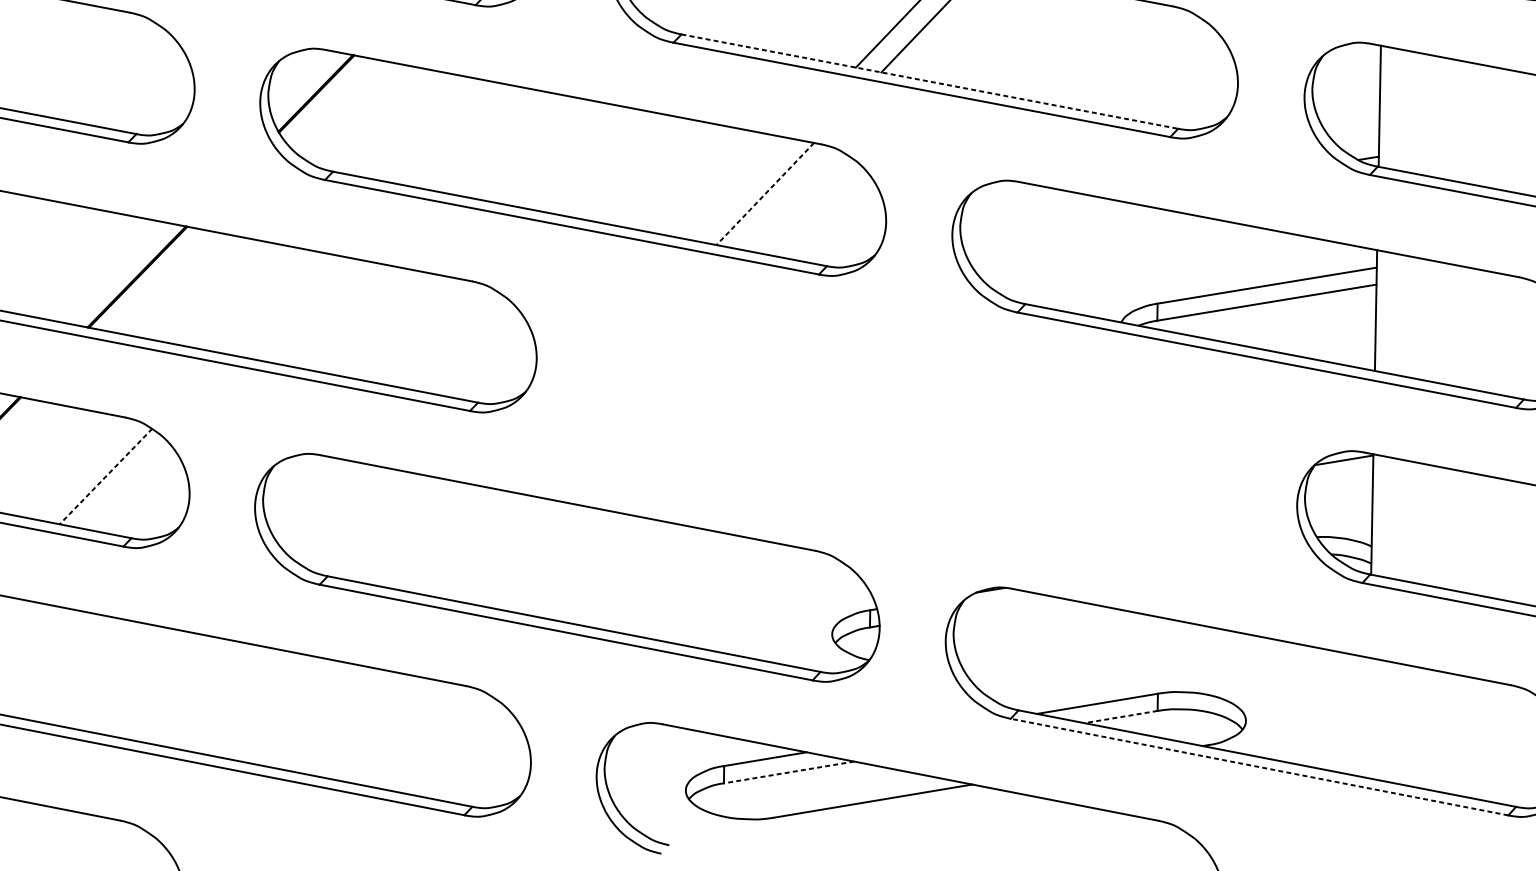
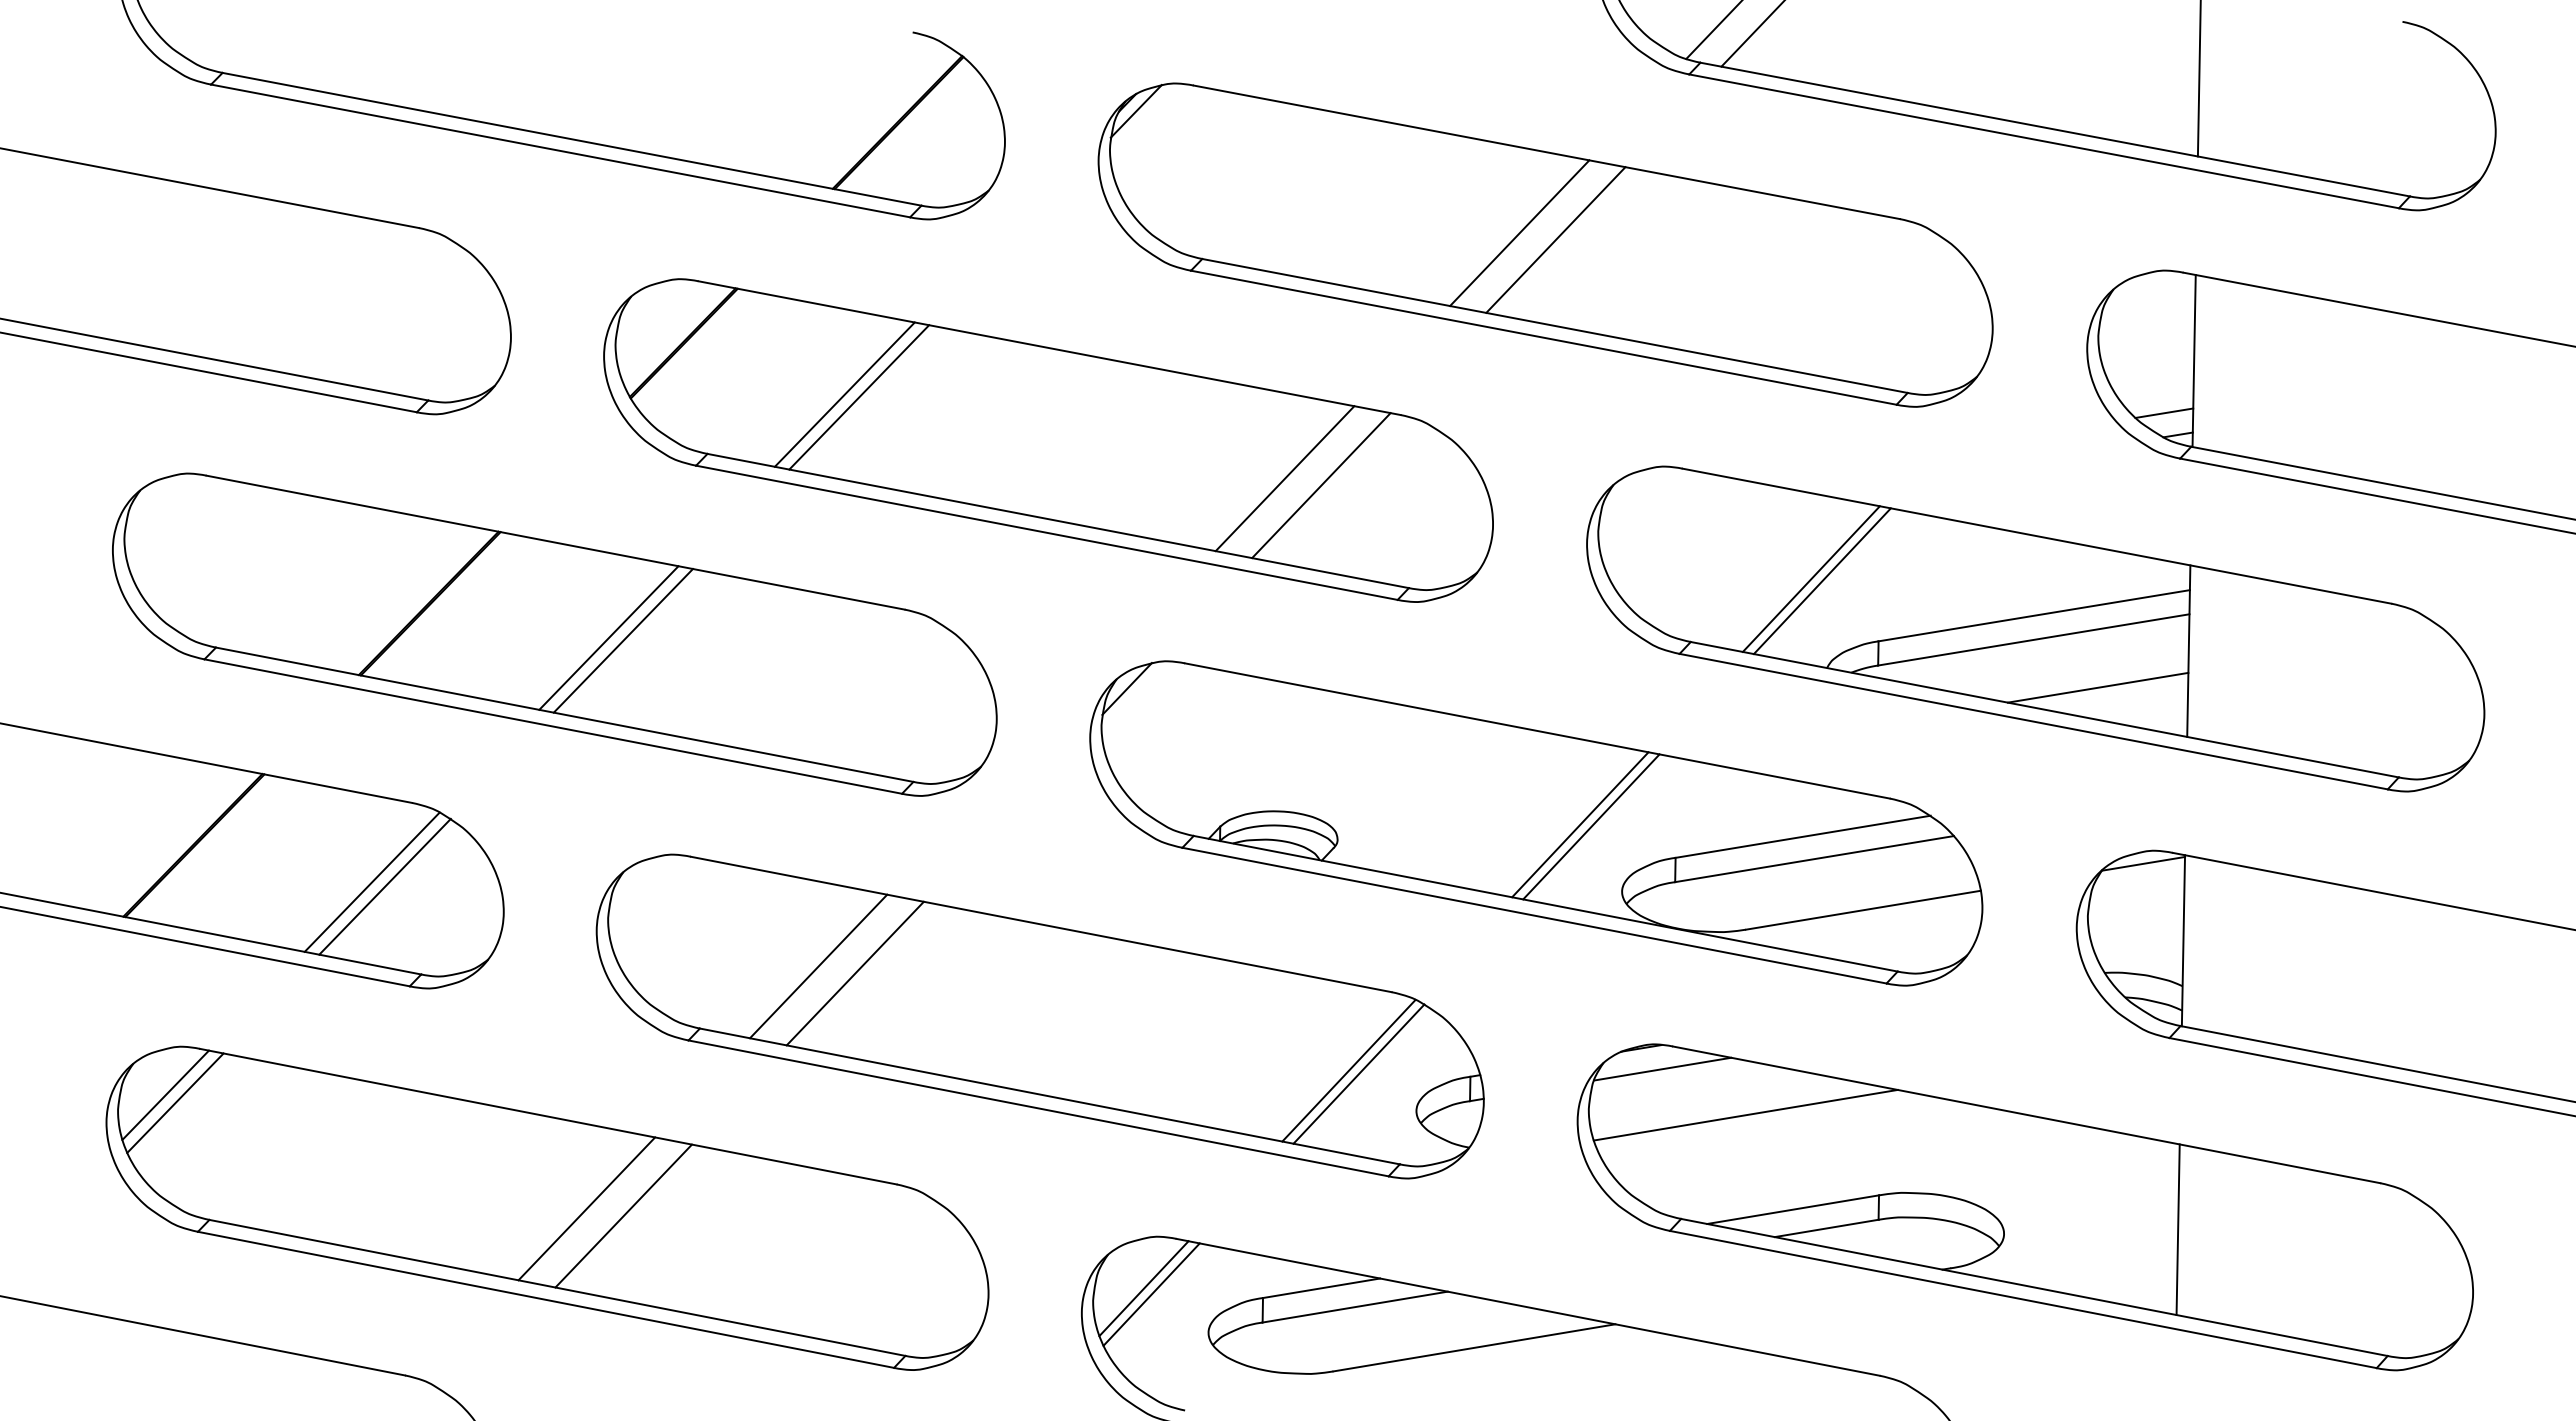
line: (930, 81) -> (1555, 325), dashed -> solid
line: (429, 129) -> (844, 394), added
line: (440, 131) -> (859, 397), added
line: (1358, 142) -> (2164, 412), added
line: (739, 189) -> (1284, 478), added
line: (765, 193) -> (1321, 485), dashed -> solid
line: (1109, 259) -> (1810, 578), added
line: (1117, 261) -> (1821, 581), added
line: (263, 300) -> (608, 637), added
line: (273, 303) -> (623, 640), added
line: (1311, 336) -> (2097, 687), added
part: (916, 431) -> (1536, 823), added
line: (96, 472) -> (371, 881), added
line: (106, 476) -> (385, 886), dashed -> solid
line: (411, 532) -> (818, 966), added
line: (436, 537) -> (854, 973), added
line: (1005, 604) -> (1662, 1068), added
line: (784, 605) -> (1348, 1070), added
line: (791, 607) -> (1358, 1073), added
line: (1063, 636) -> (1745, 1114), added
line: (247, 703) -> (586, 1208), added
line: (273, 707) -> (623, 1215), added
line: (1120, 717) -> (1826, 1228), dashed -> solid
line: (1368, 717) -> (2177, 1229), added
line: (640, 759) -> (1143, 1288), added
line: (645, 763) -> (1151, 1294), added
line: (1259, 767) -> (2023, 1299), dashed -> solid
line: (789, 772) -> (1355, 1307), dashed -> solid

